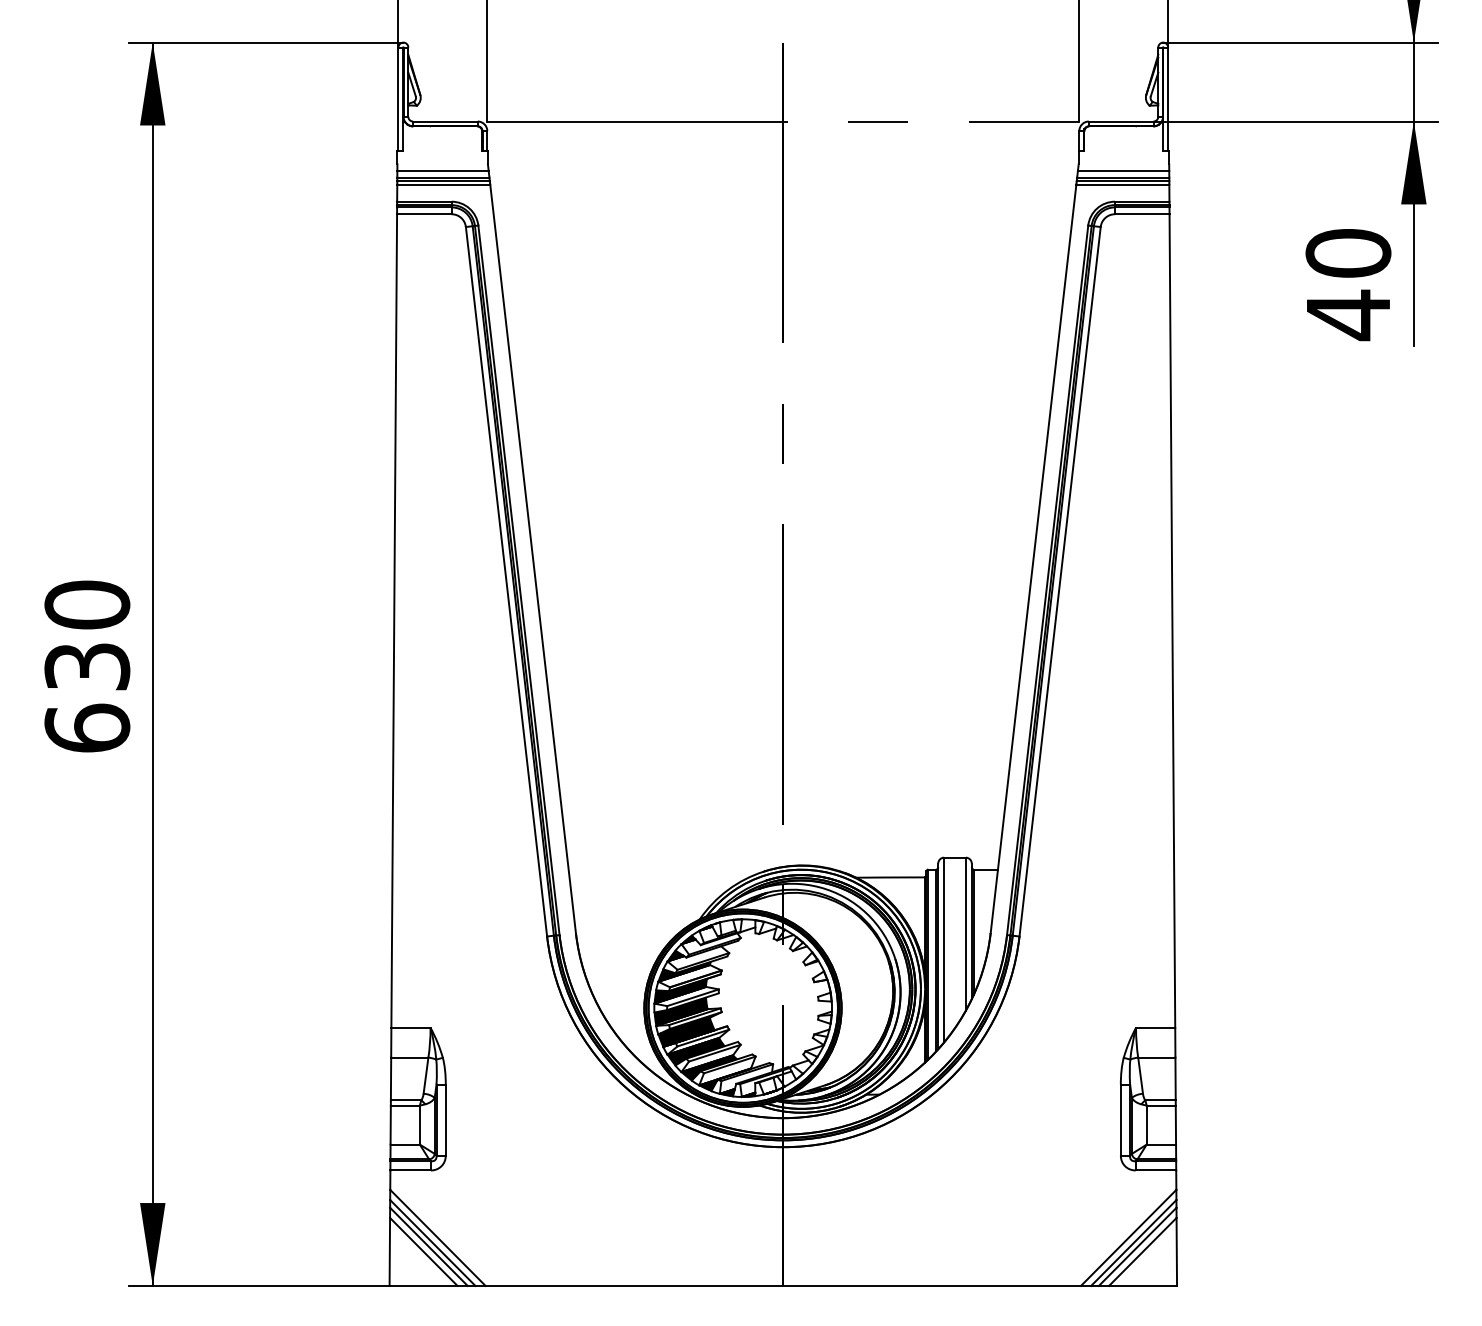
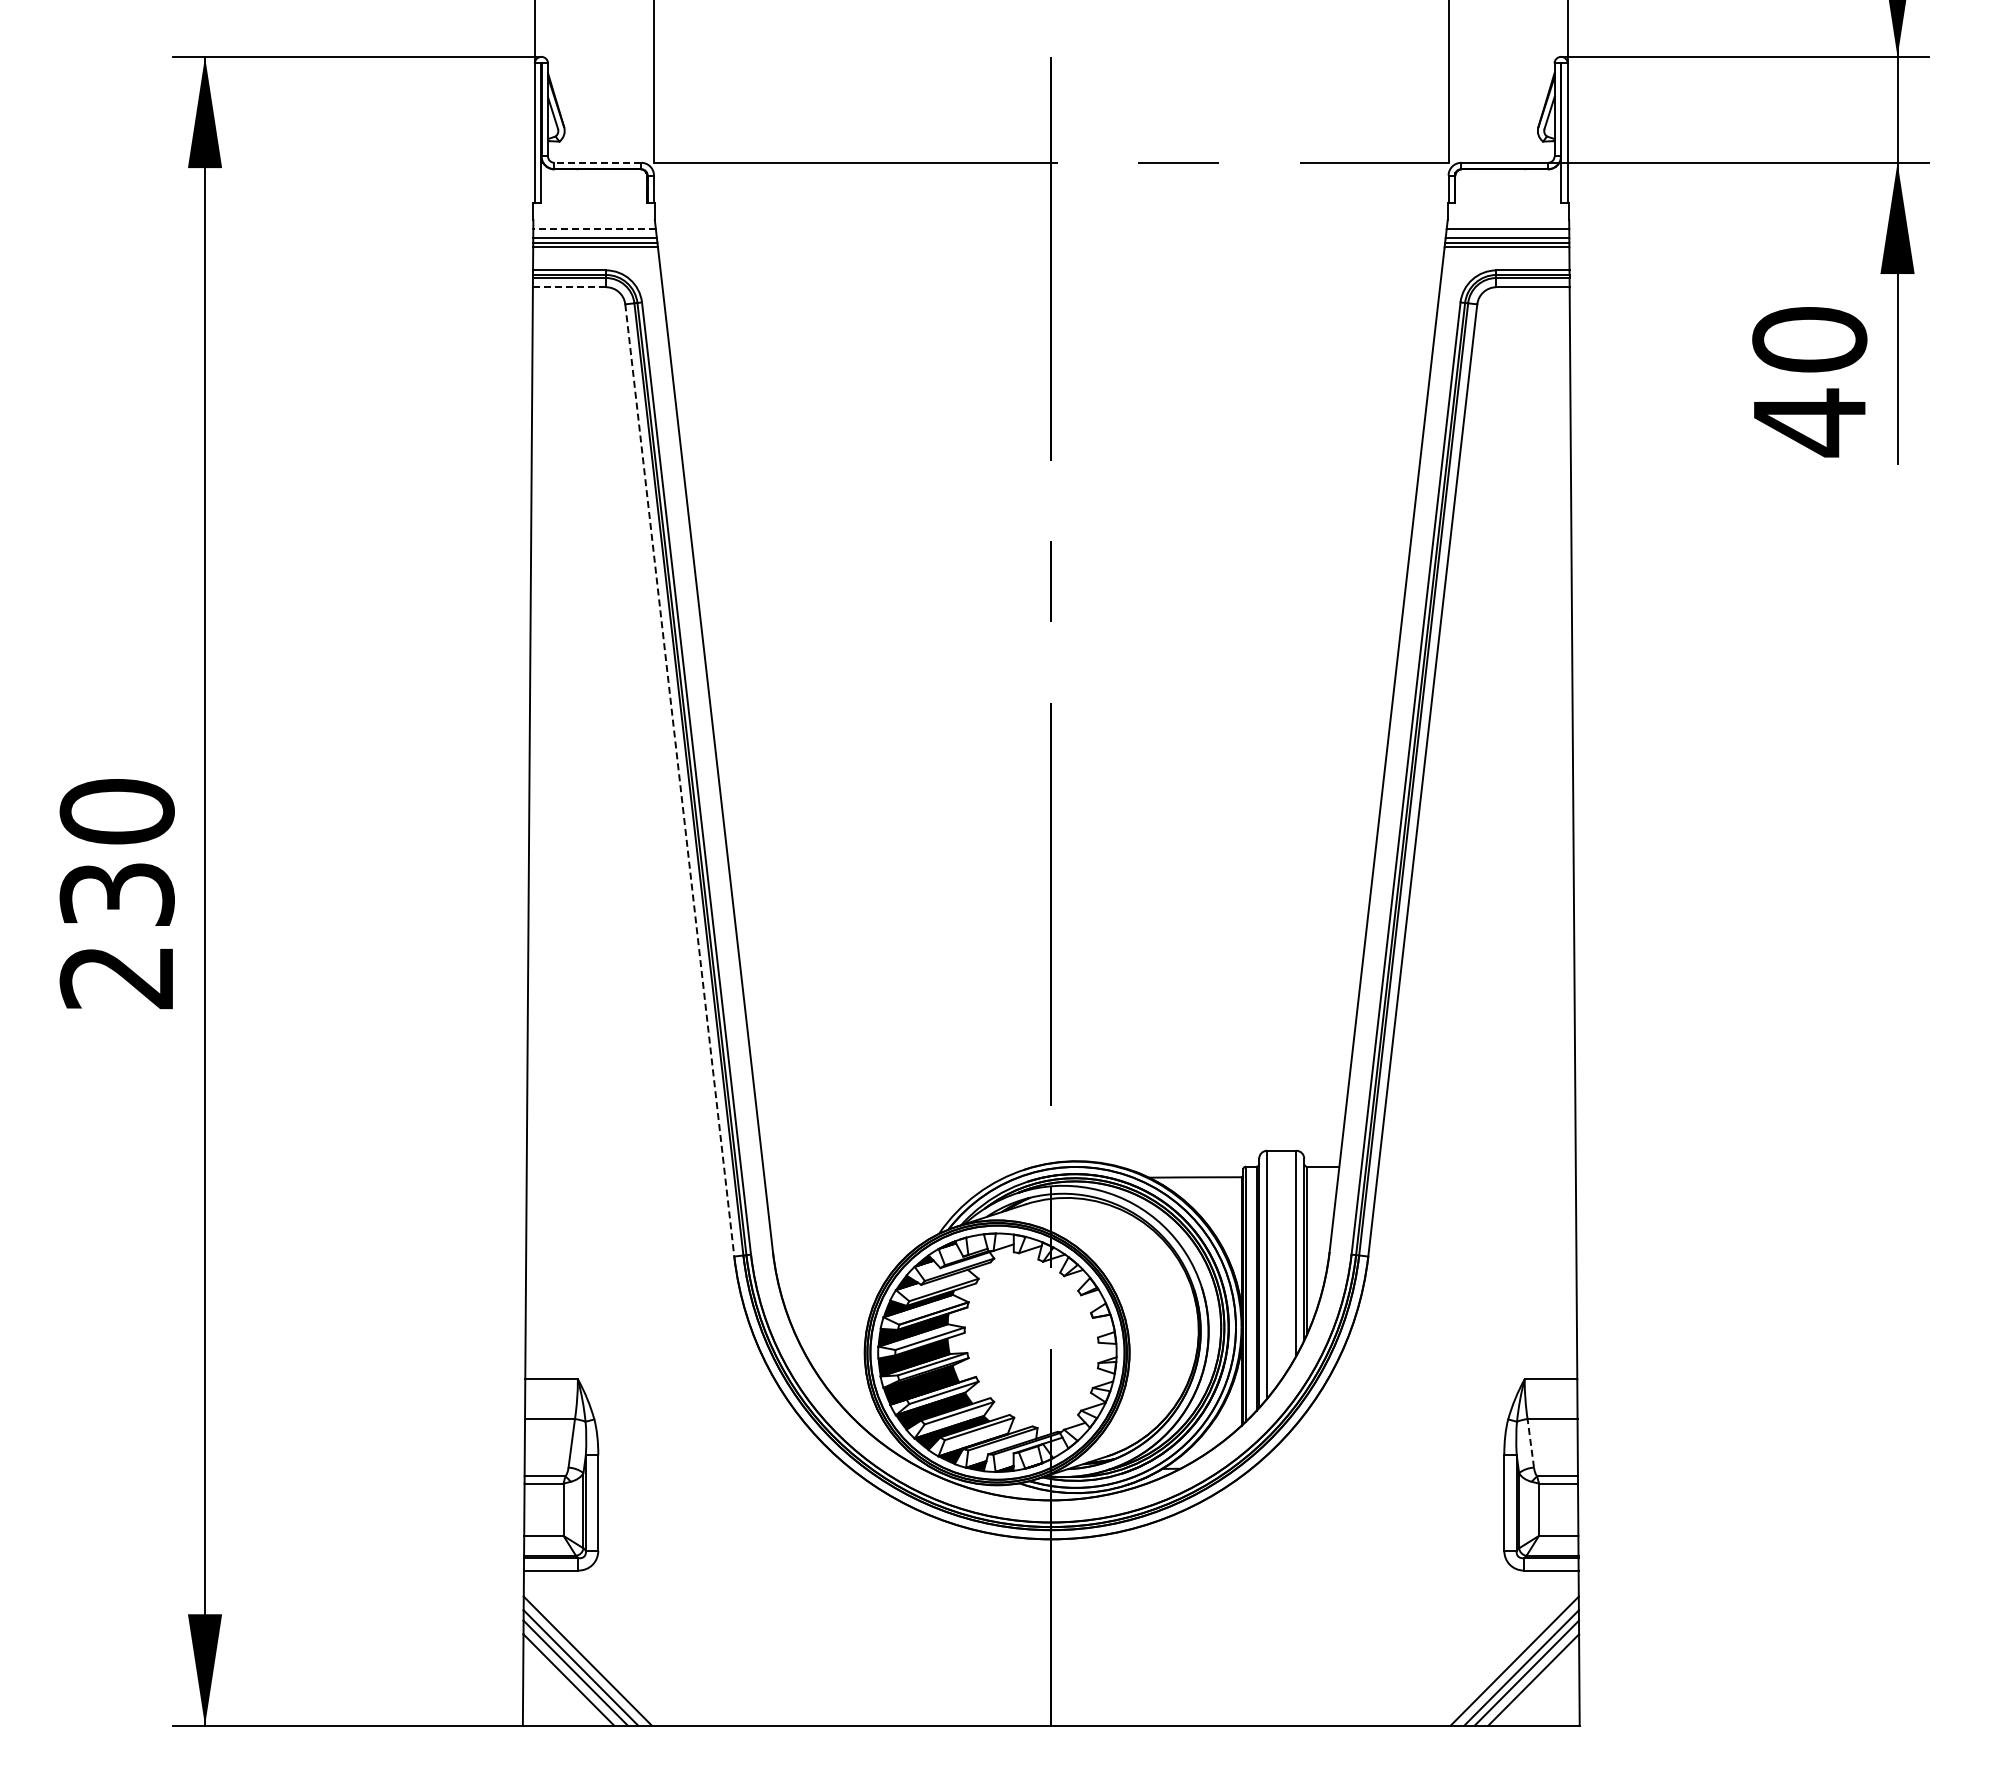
line: (445, 121) -> (597, 162), solid -> dashed
line: (442, 171) -> (594, 229), solid -> dashed
line: (424, 214) -> (569, 287), solid -> dashed
line: (506, 581) -> (679, 780), solid -> dashed
text: (86, 727) -> (116, 976), 630 -> 230
line: (1140, 1075) -> (1530, 1442), solid -> dashed

